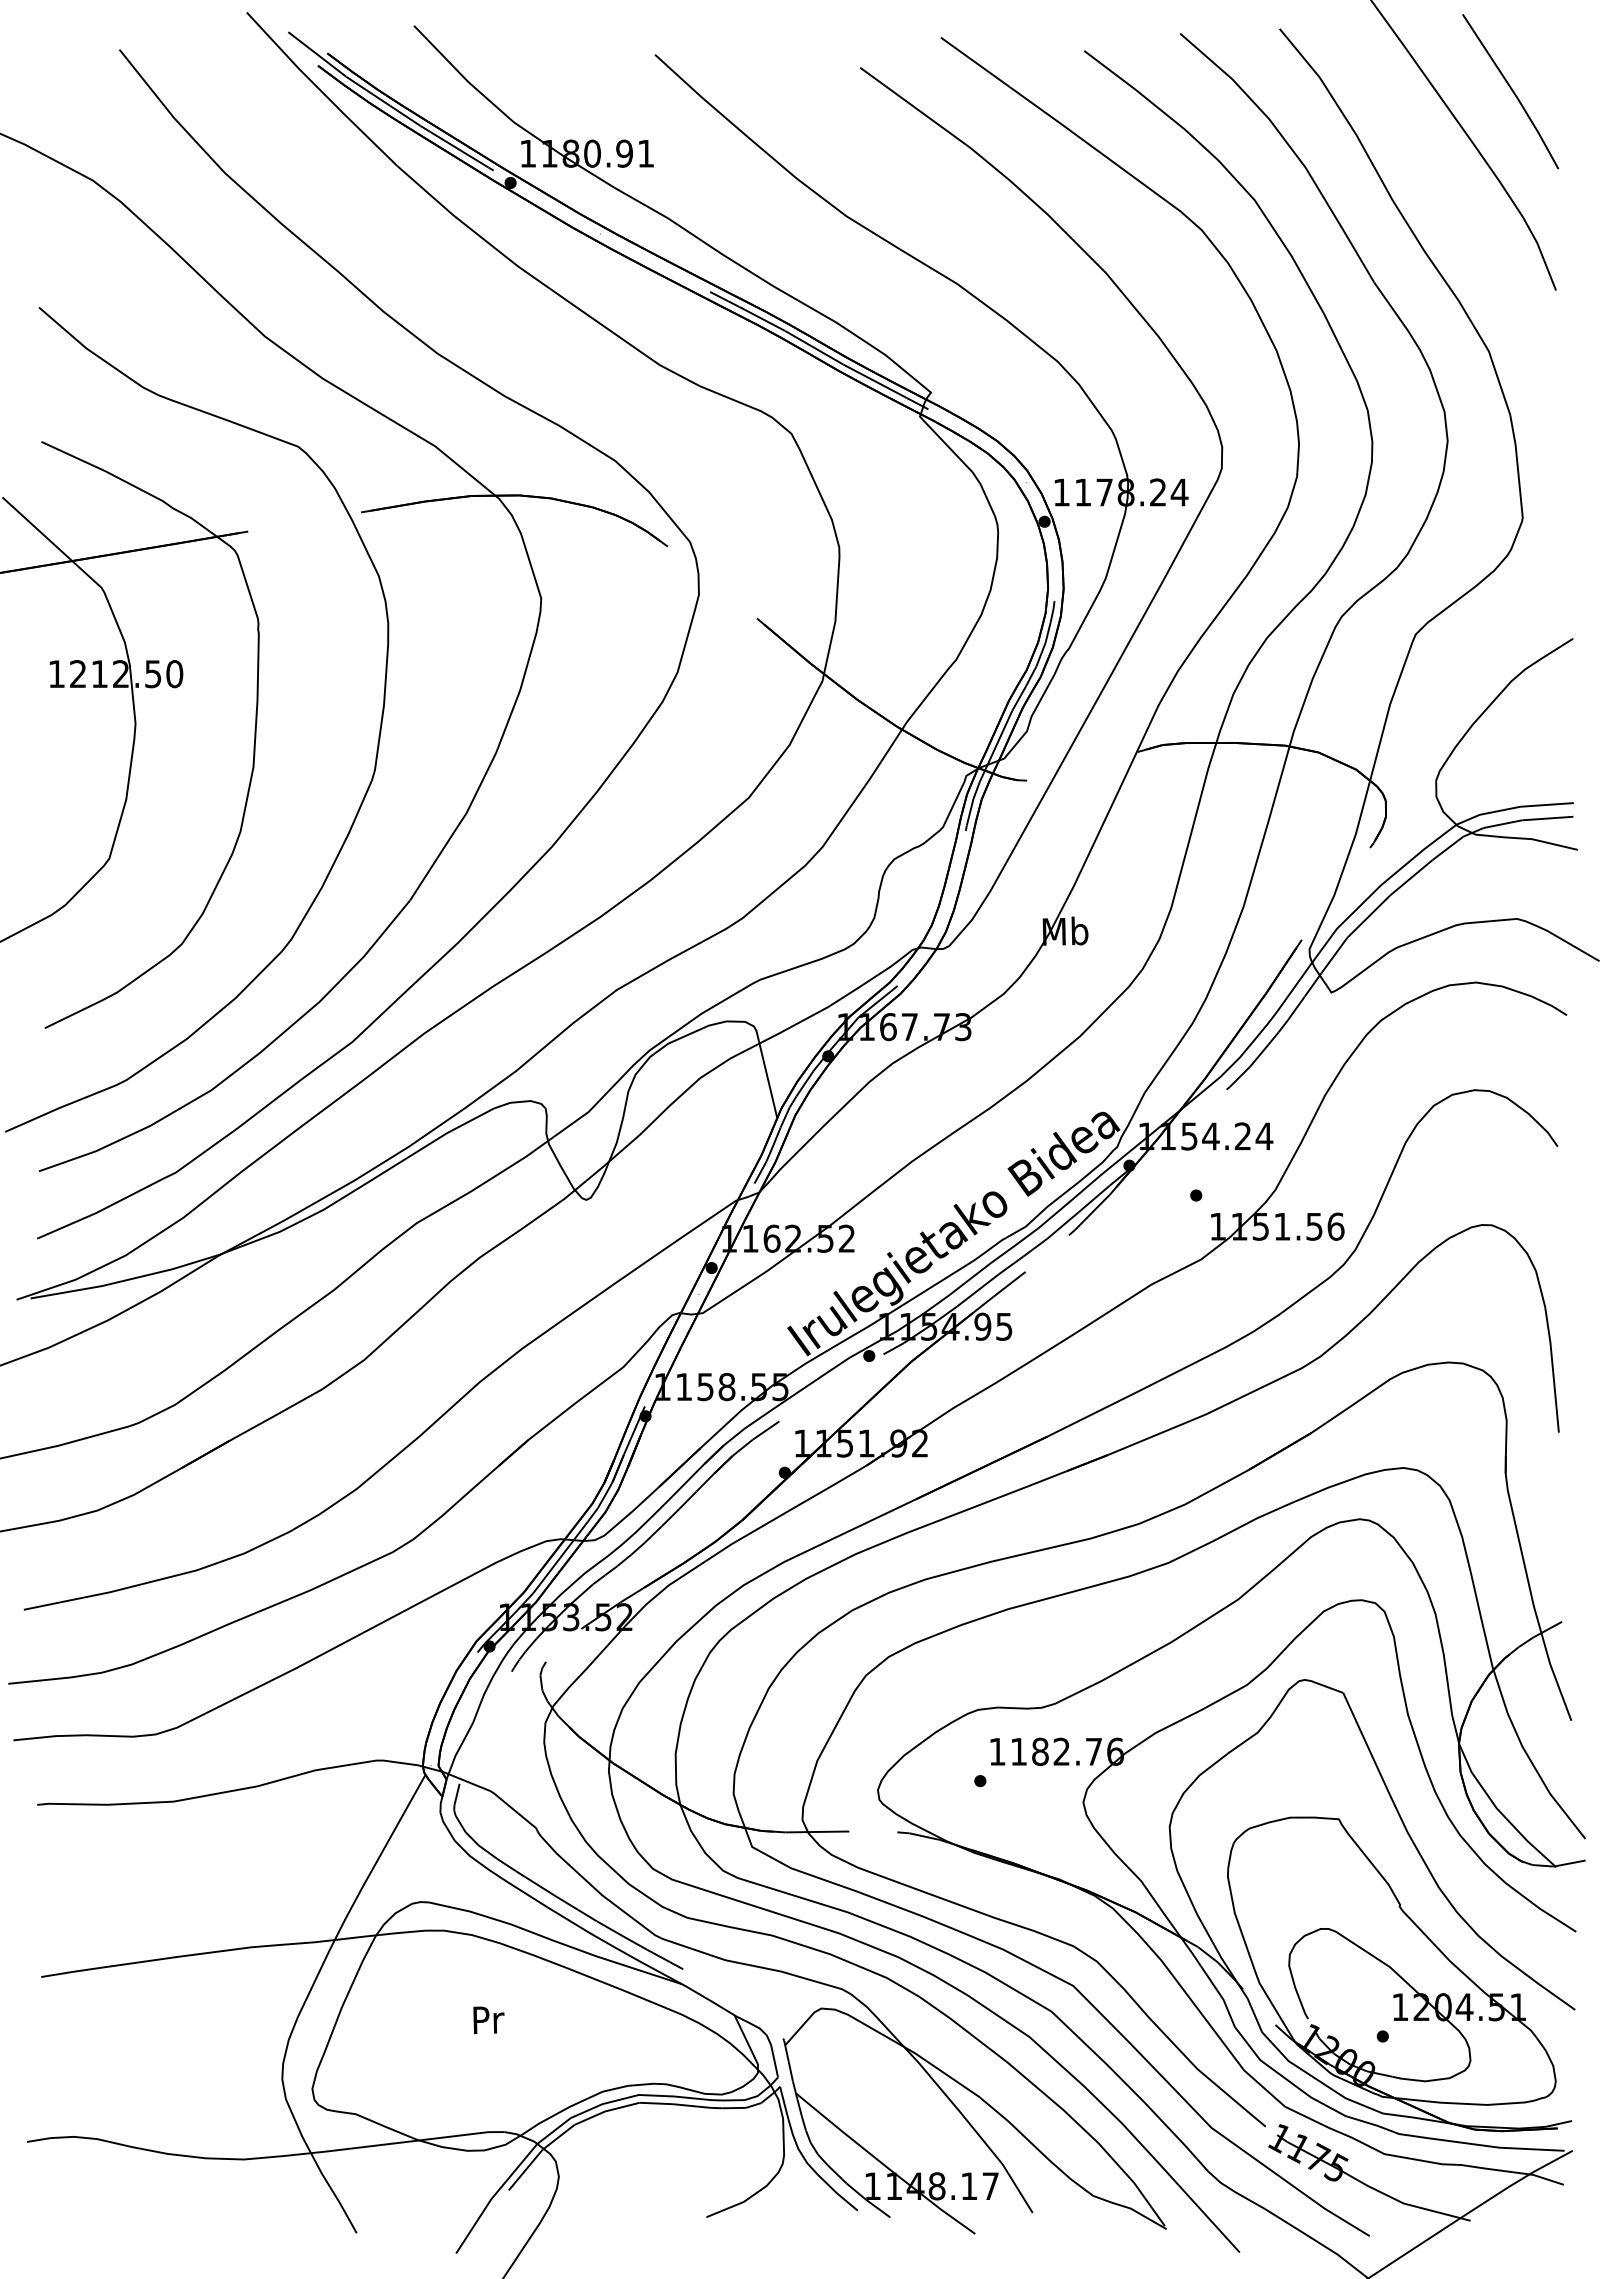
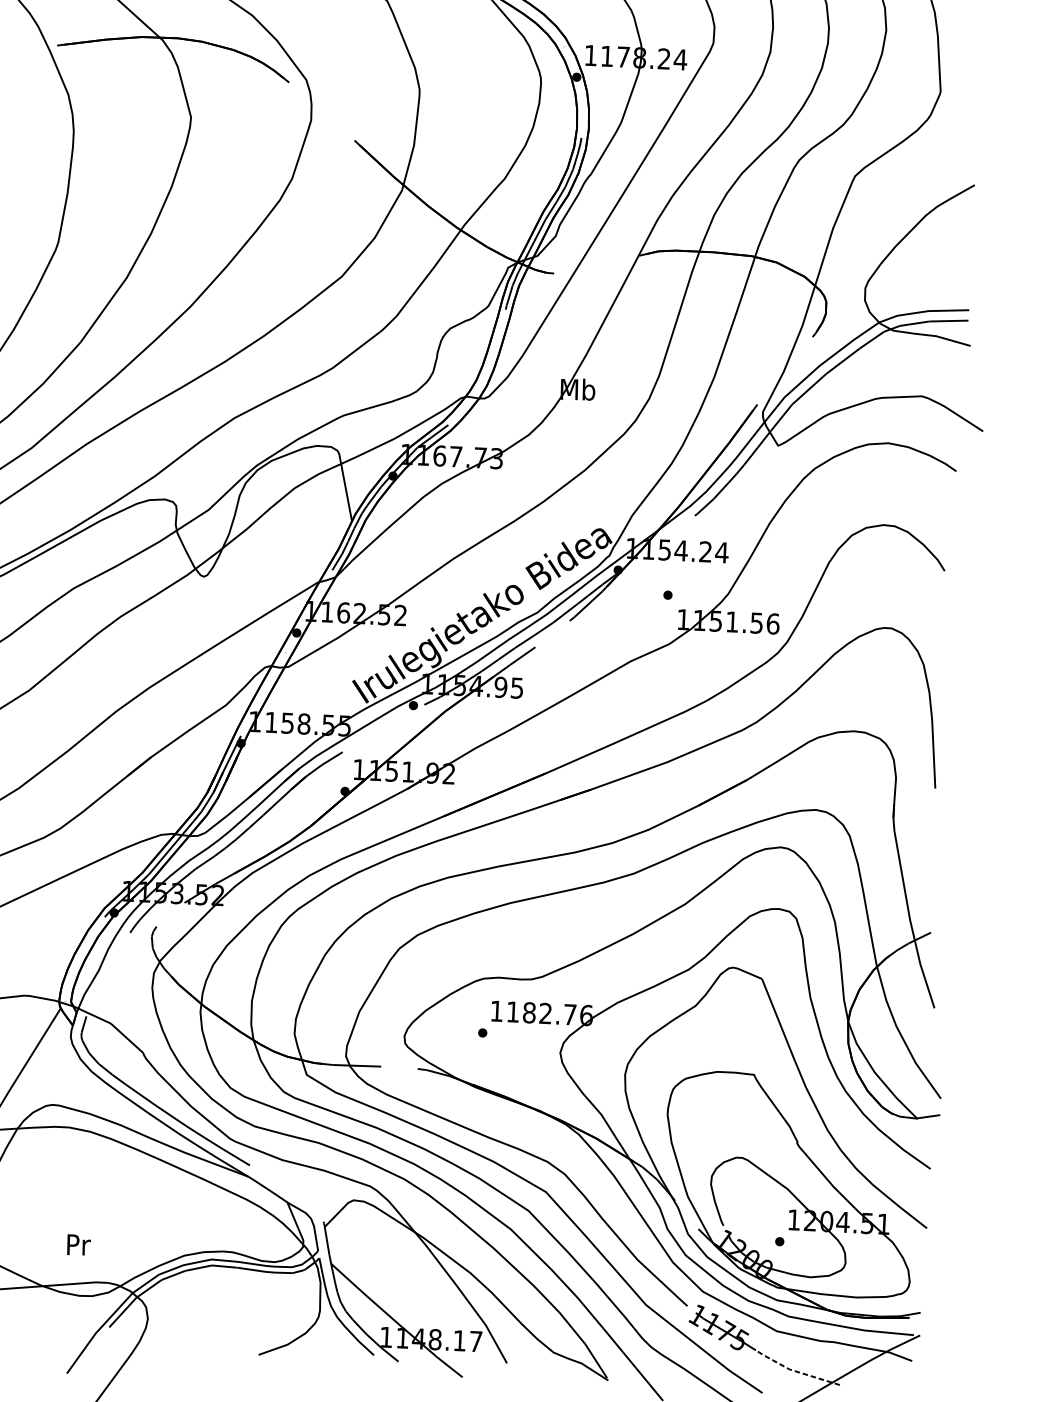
text: (488, 2019) -> (78, 1244), moved
line: (1411, 2205) -> (795, 1371), solid -> dashed

